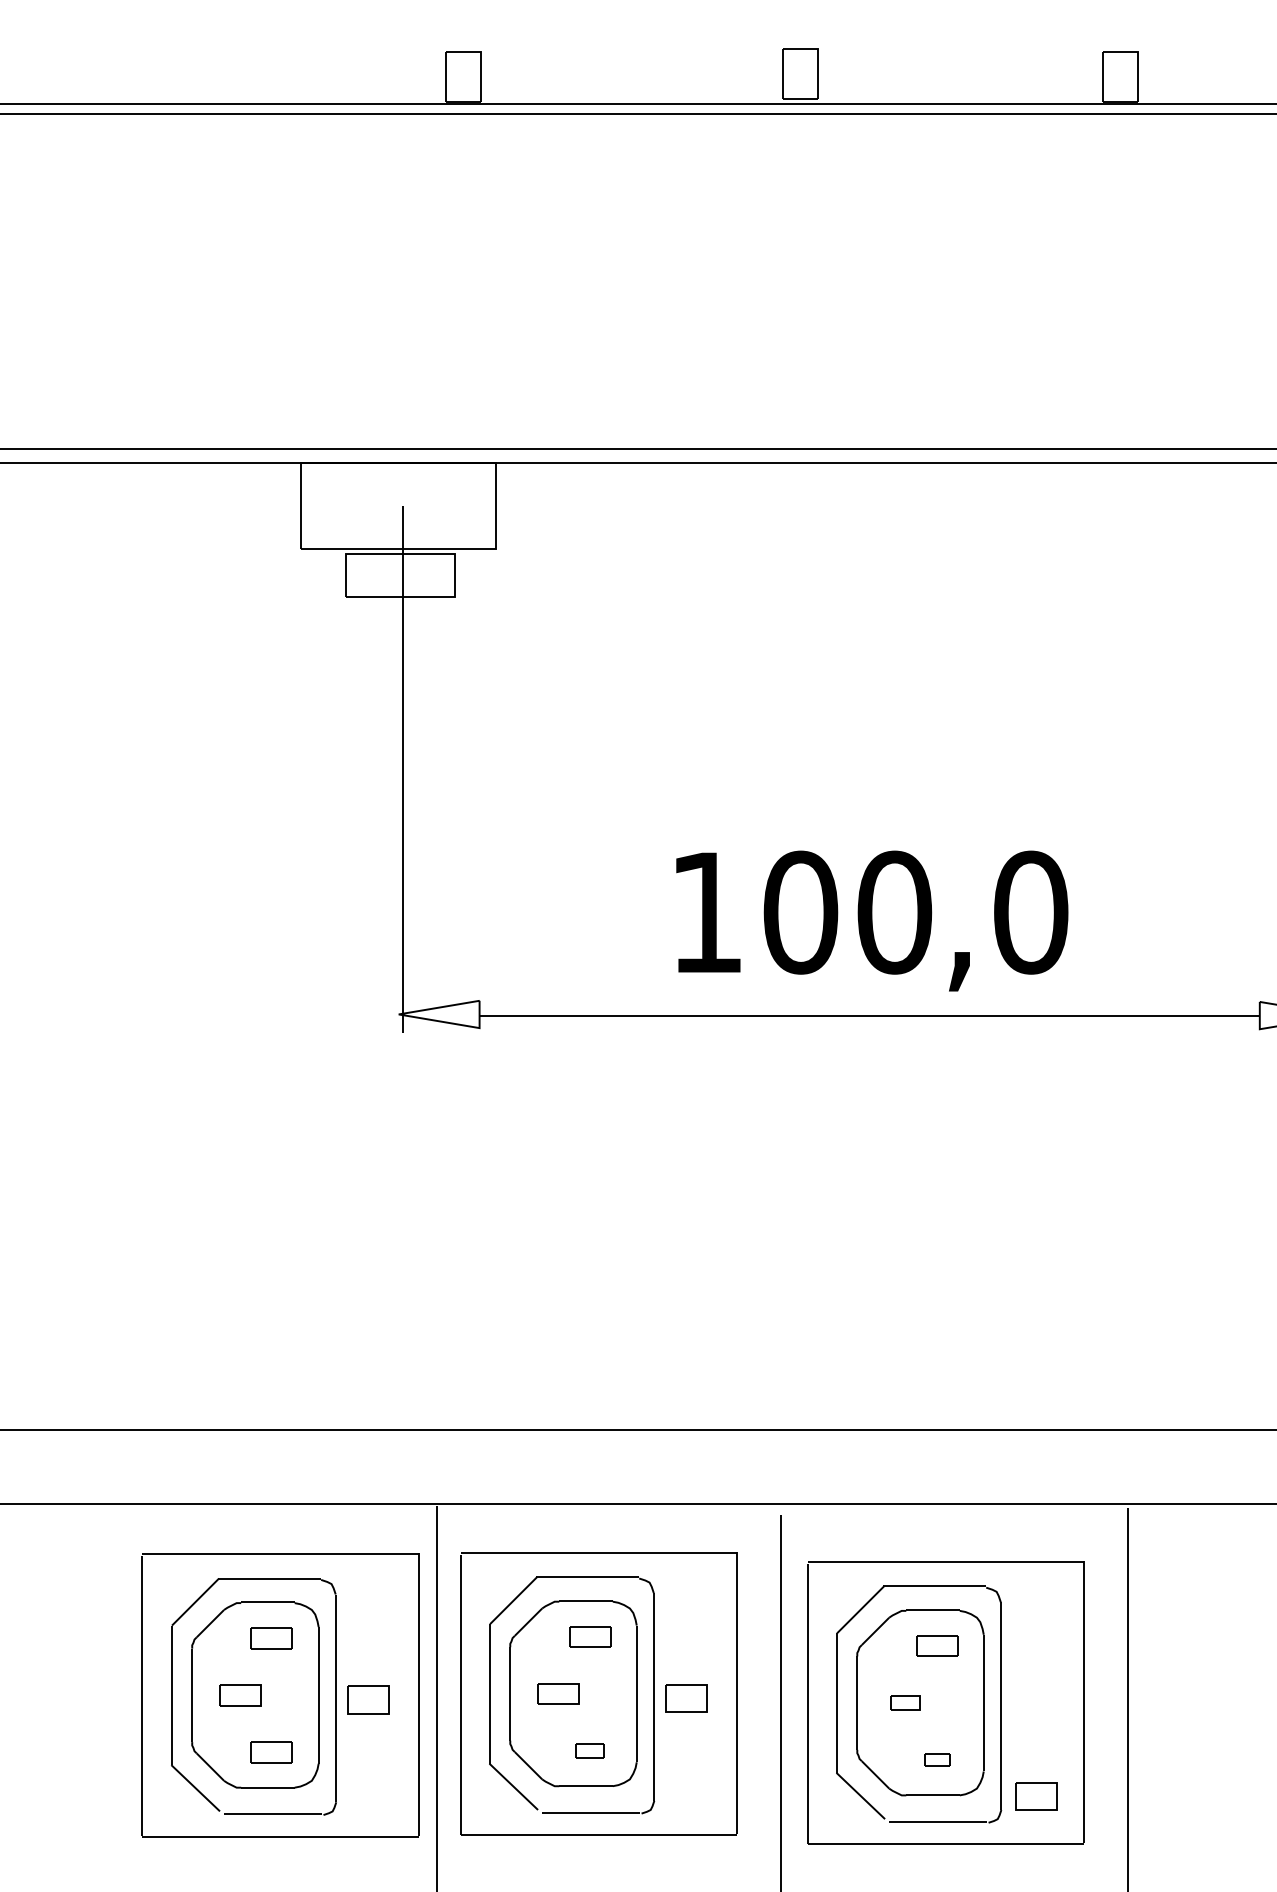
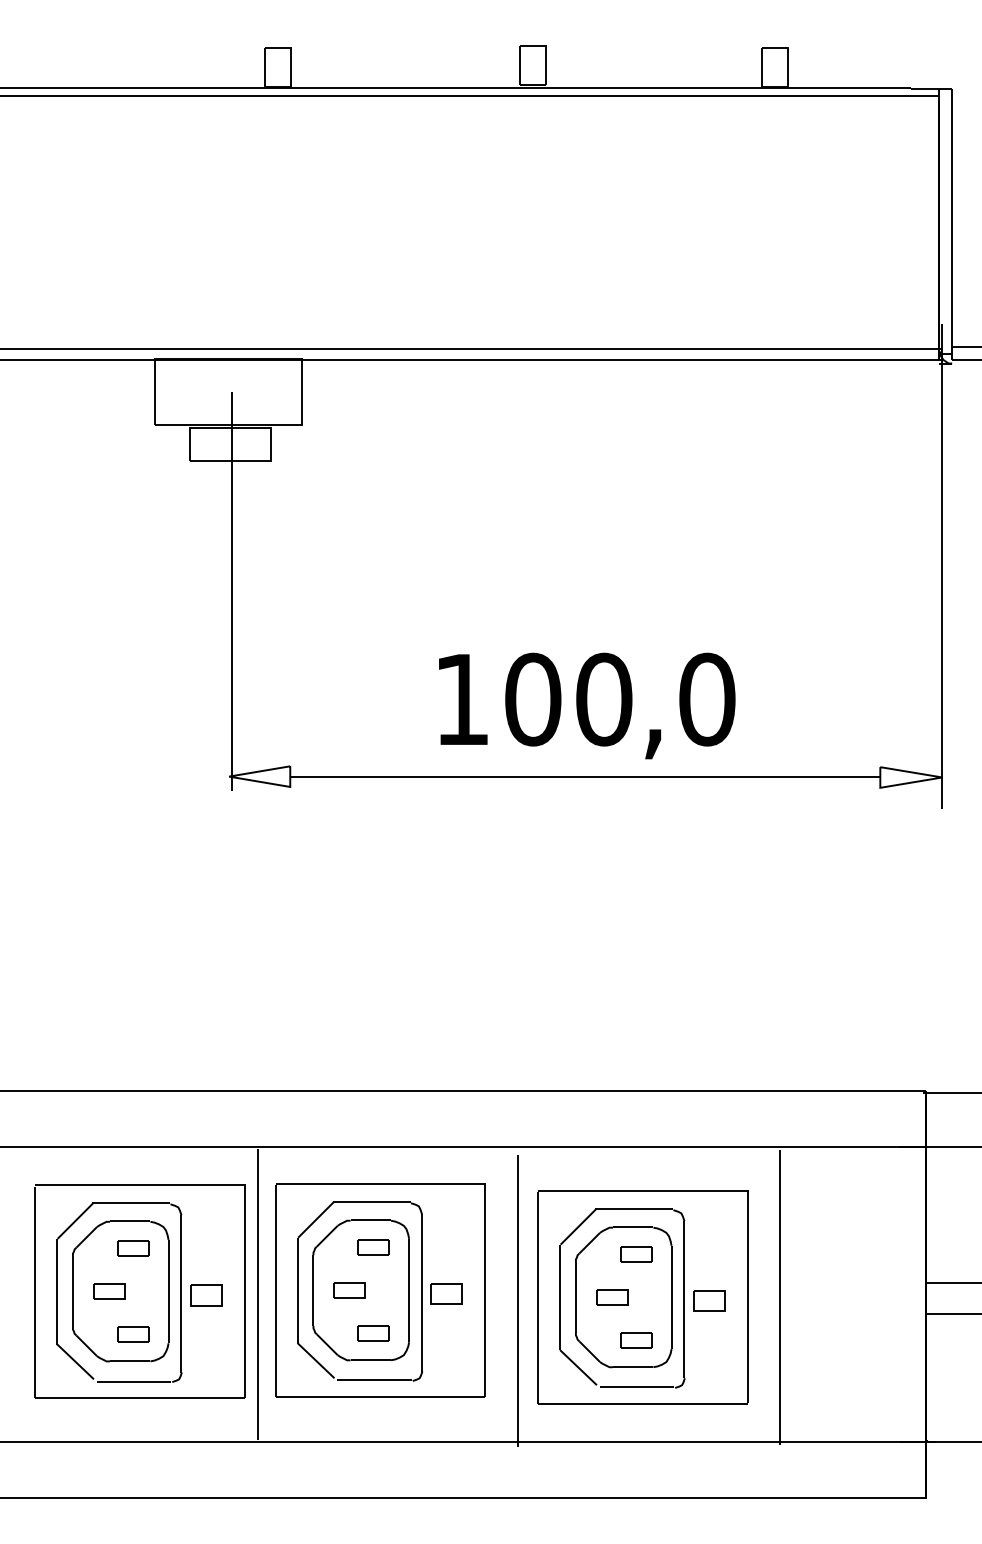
part: (905, 1703) -> (612, 1297), size x1.43
part: (589, 1750) -> (373, 1333), size x1.43
part: (937, 1760) -> (636, 1340), size x1.67
part: (1036, 1795) -> (709, 1300), moved

